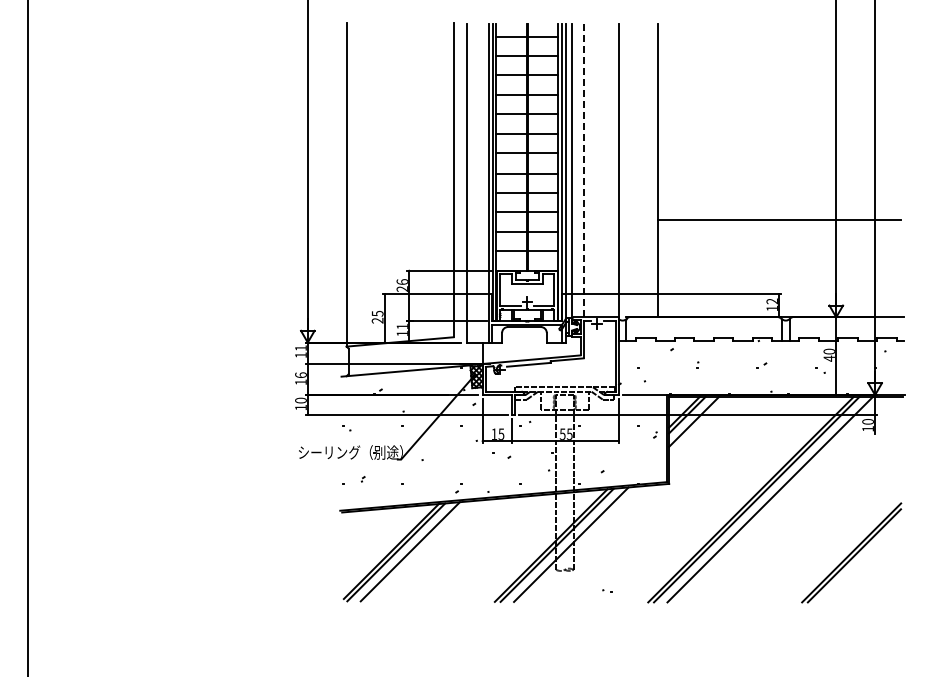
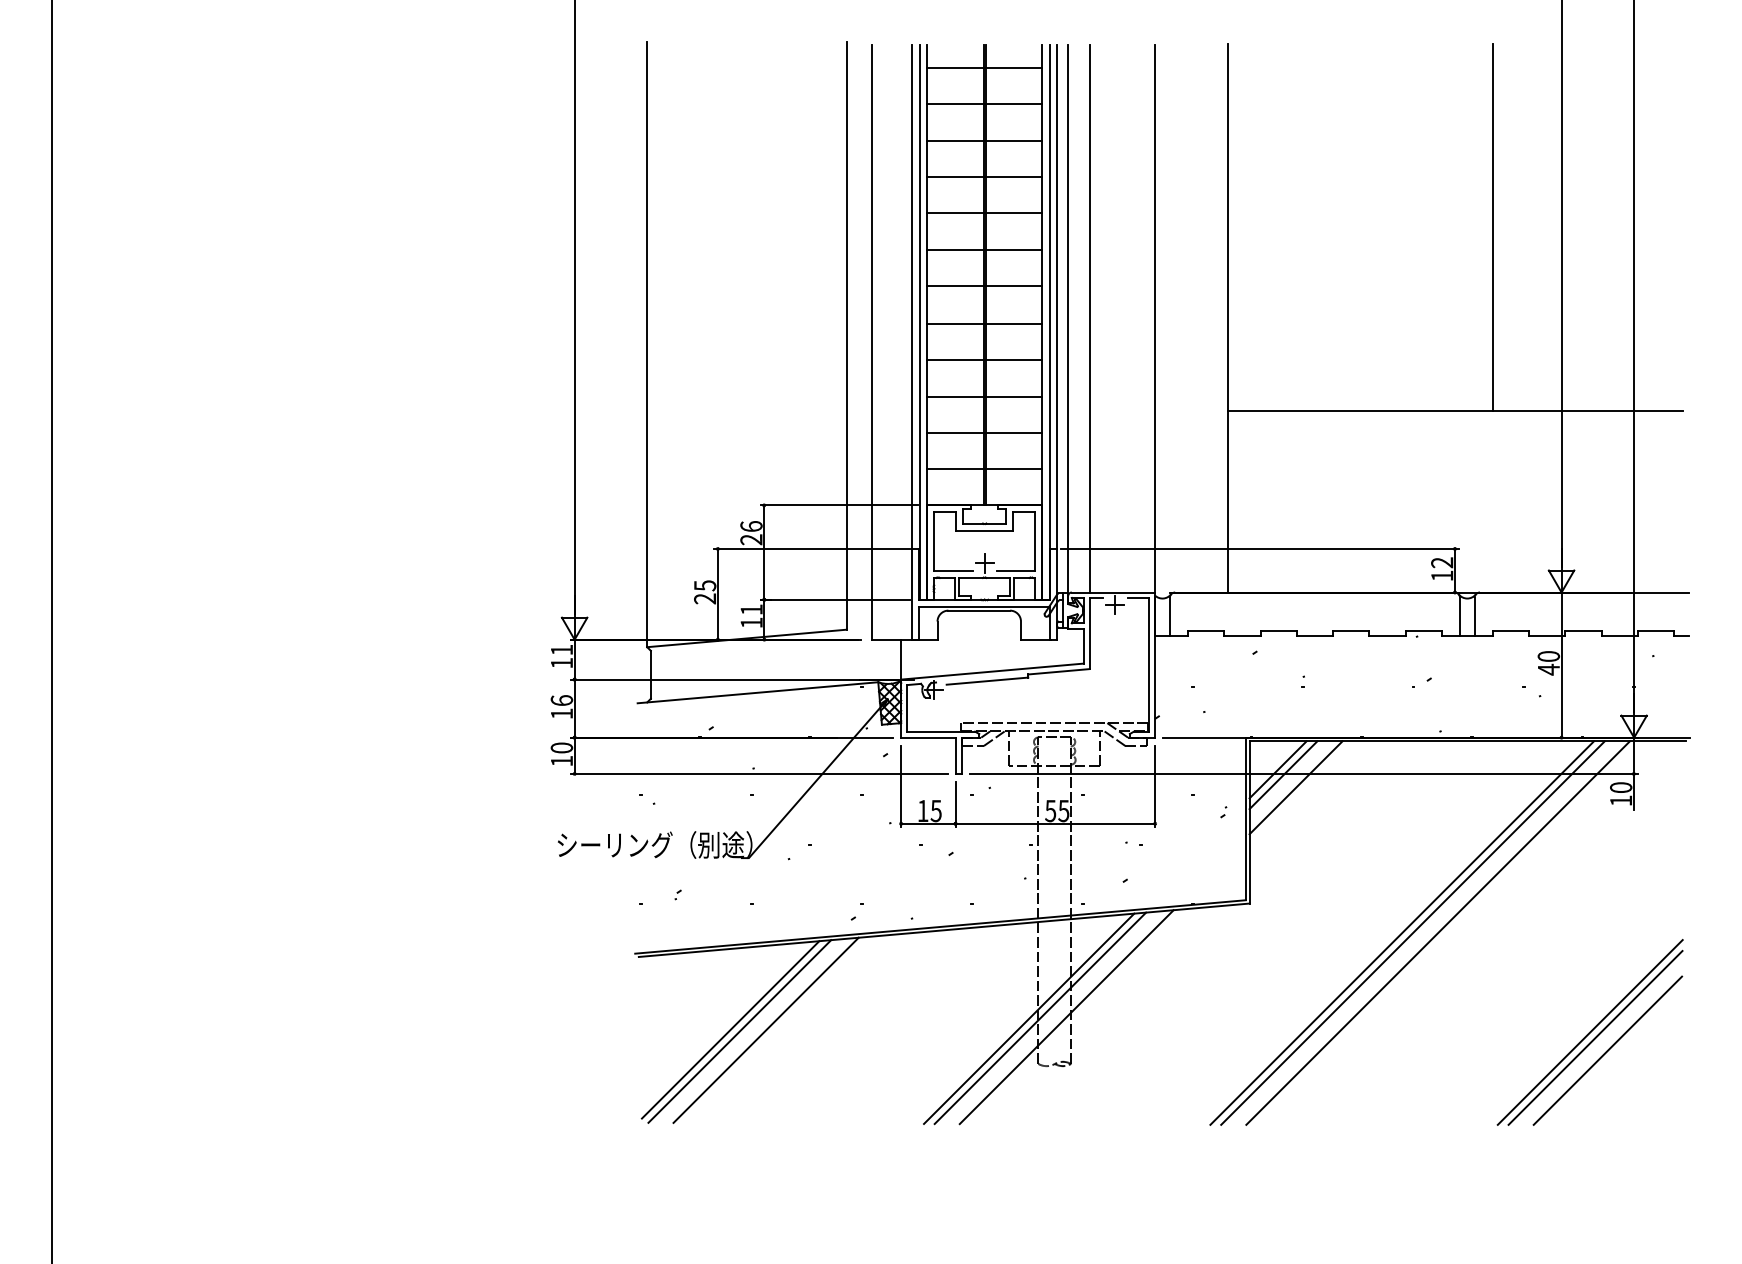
line: (799, 121) -> (1492, 226), added
line: (583, 170) -> (1089, 318), dashed -> solid
line: (860, 562) -> (1606, 1050), added
part: (607, 590) -> (1134, 843), moved

